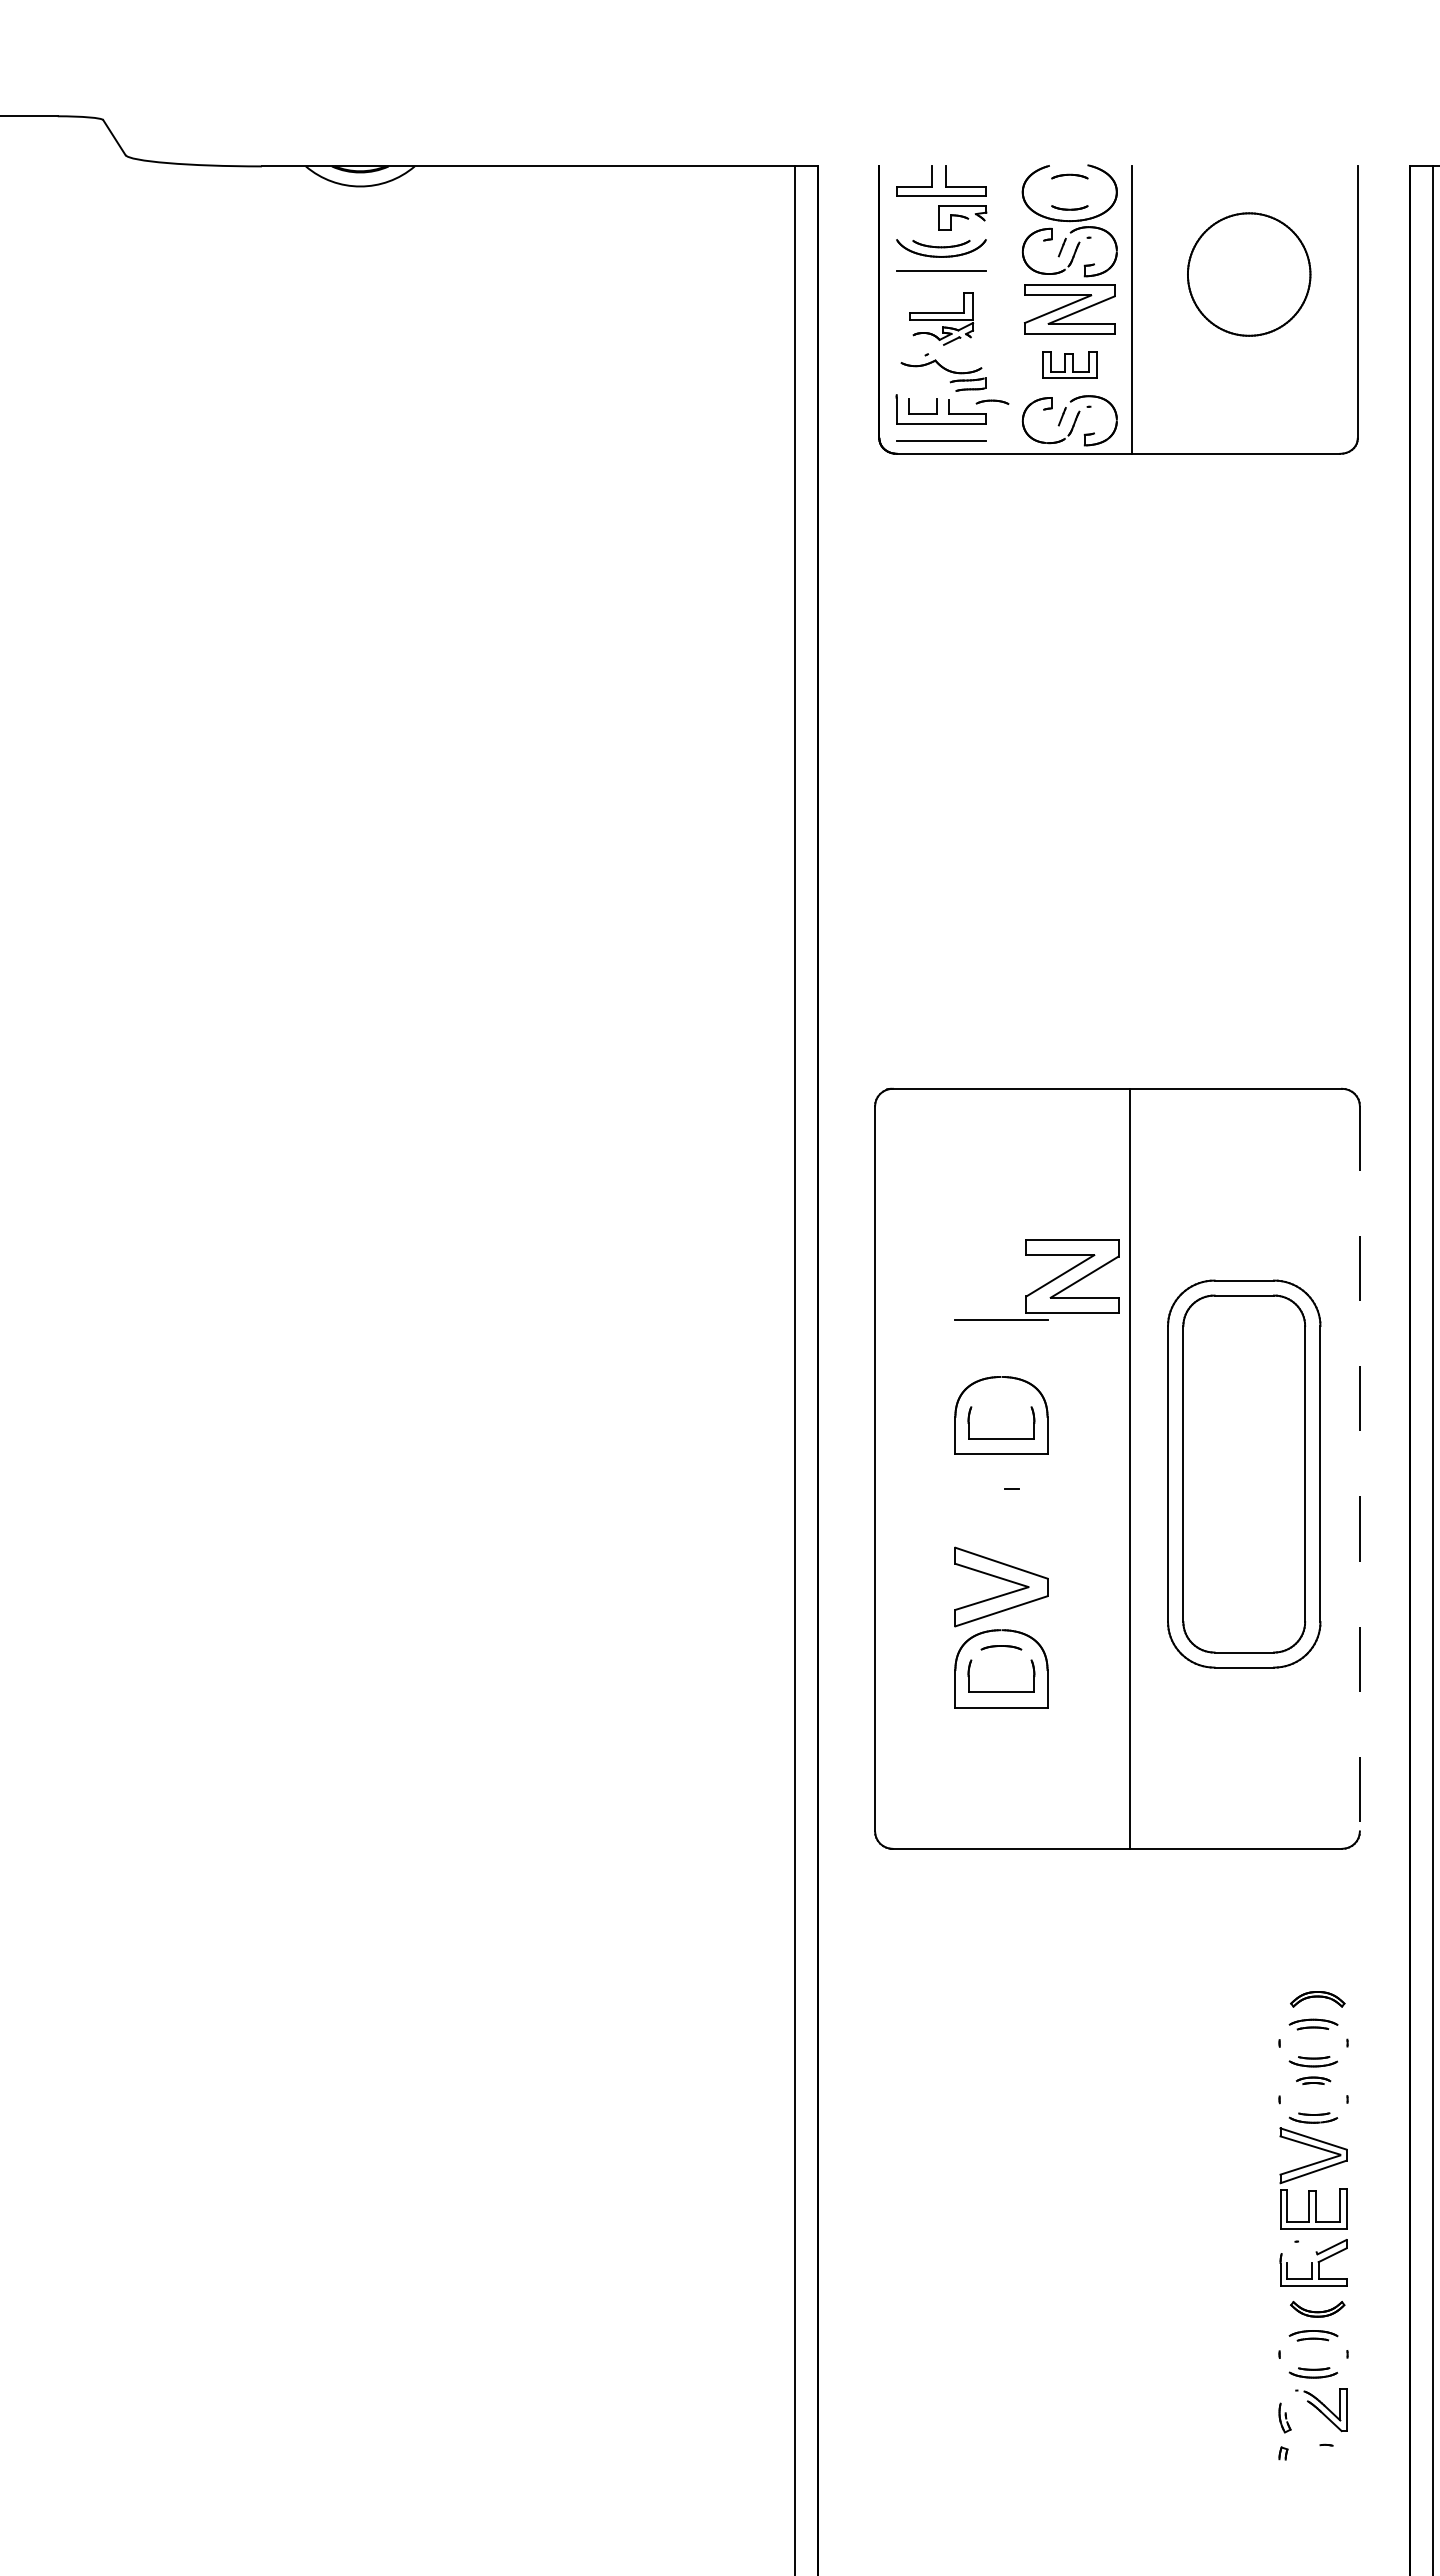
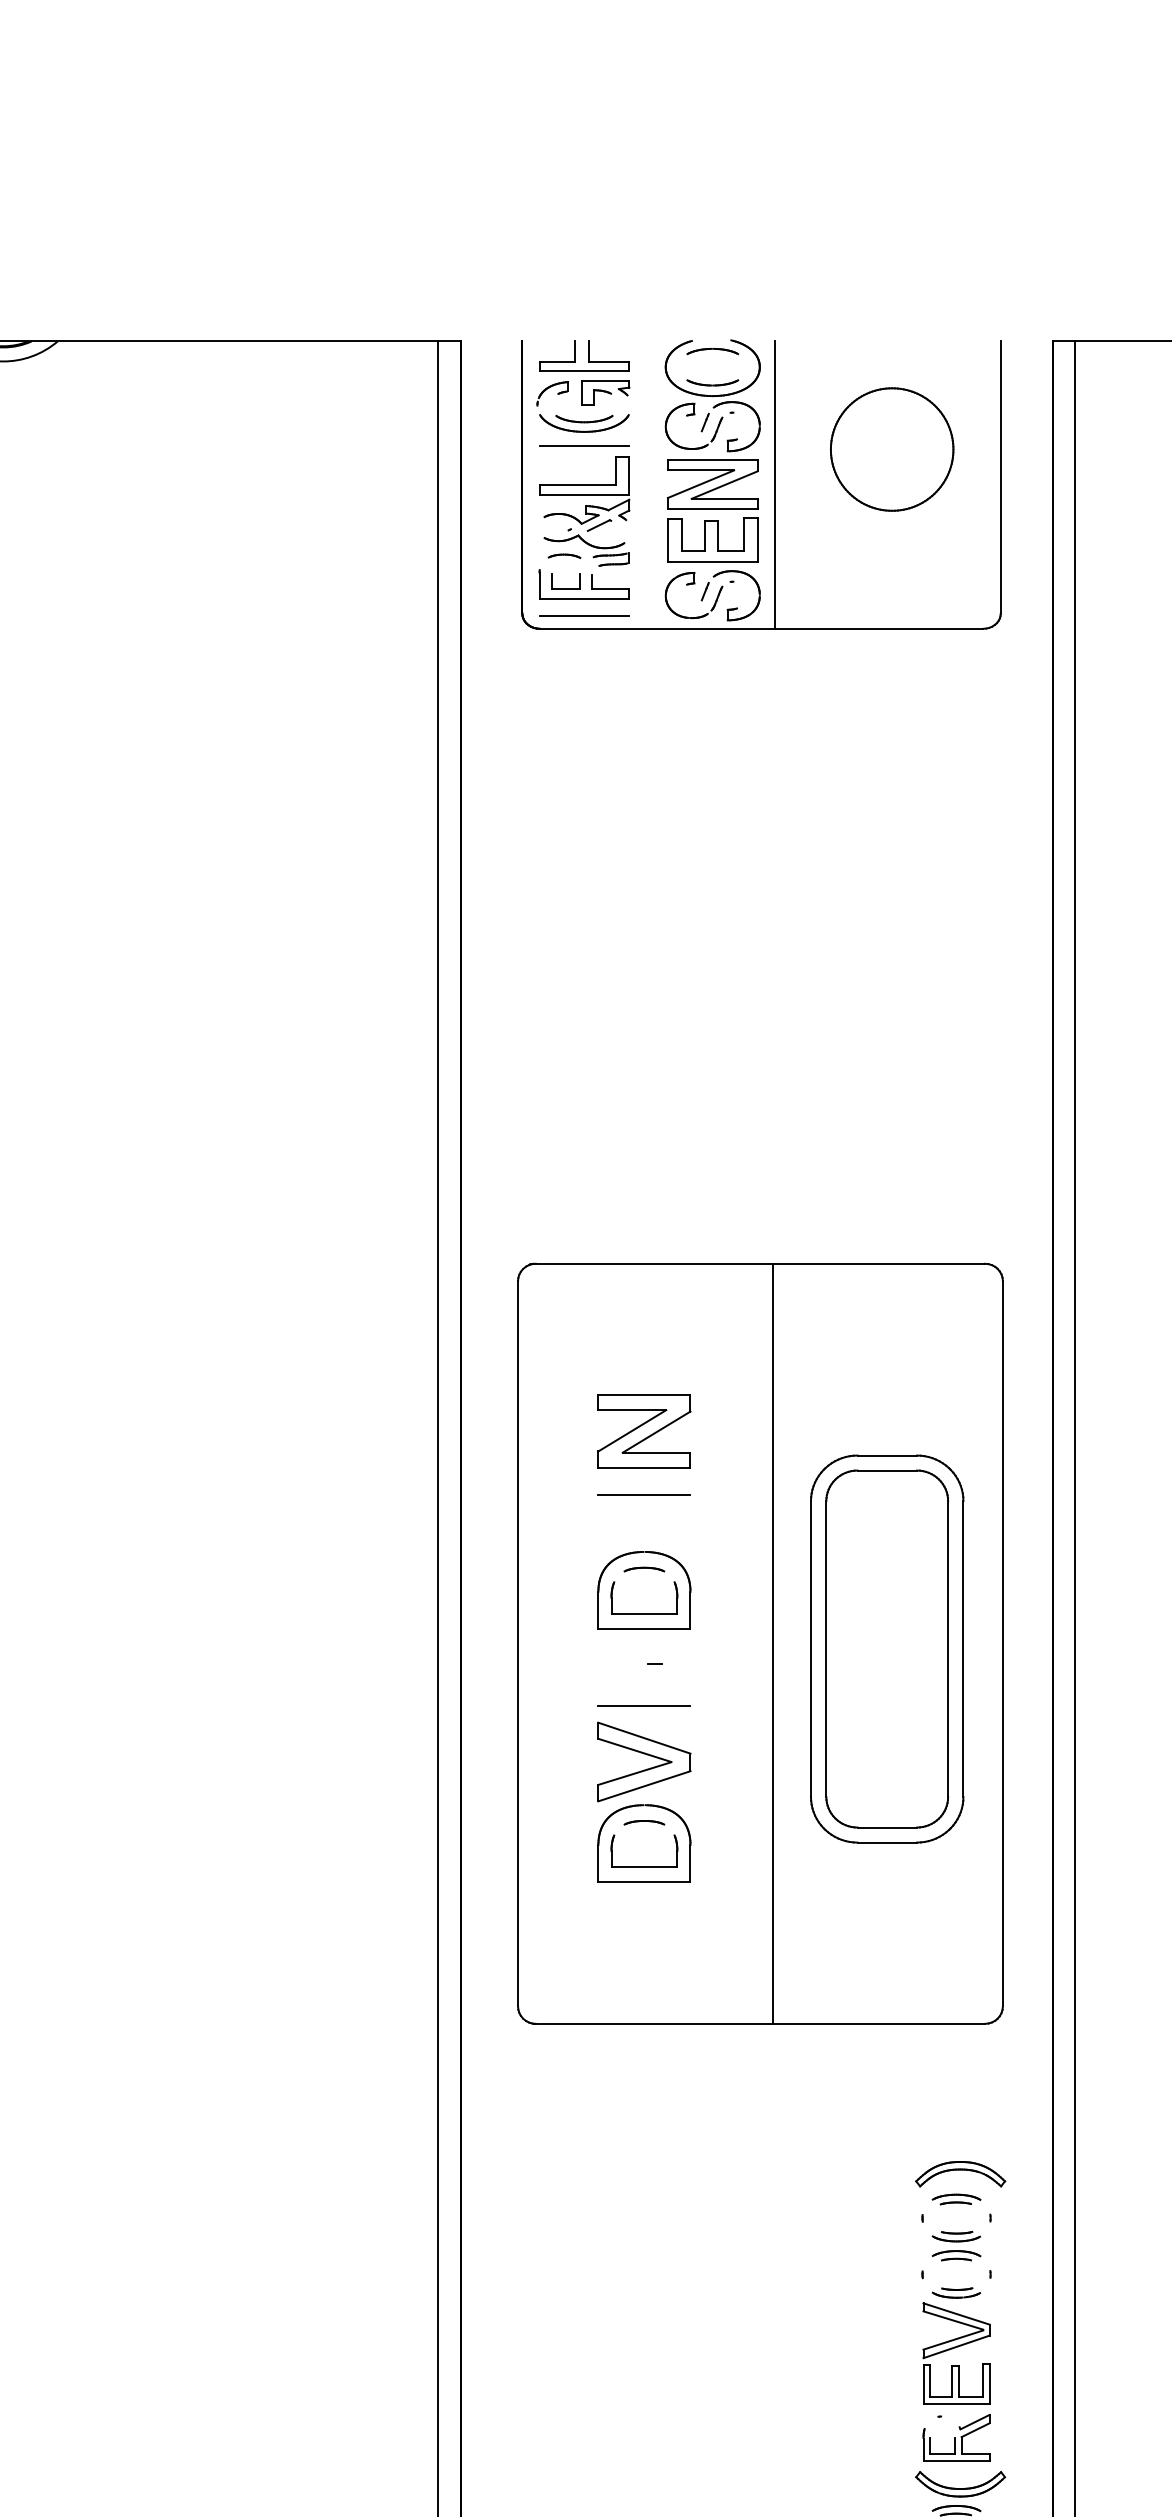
part: (1069, 176) -> (712, 351), size x1.43
part: (1069, 207) -> (712, 382), size x1.43
part: (909, 218) -> (552, 393), added
part: (941, 318) -> (584, 493), size x1.43
part: (1069, 364) -> (712, 539), size x1.67
part: (992, 401) -> (564, 555), moved
part: (1072, 1276) -> (644, 1431), moved
part: (1001, 1394) -> (644, 1569), added
line: (1359, 1468) -> (1002, 1643), dashed -> solid
line: (1001, 1530) -> (644, 1705), added
part: (1317, 1999) -> (960, 2174), size x1.67
part: (1313, 2080) -> (956, 2255), size x1.43
part: (1317, 2309) -> (960, 2484), size x1.67

